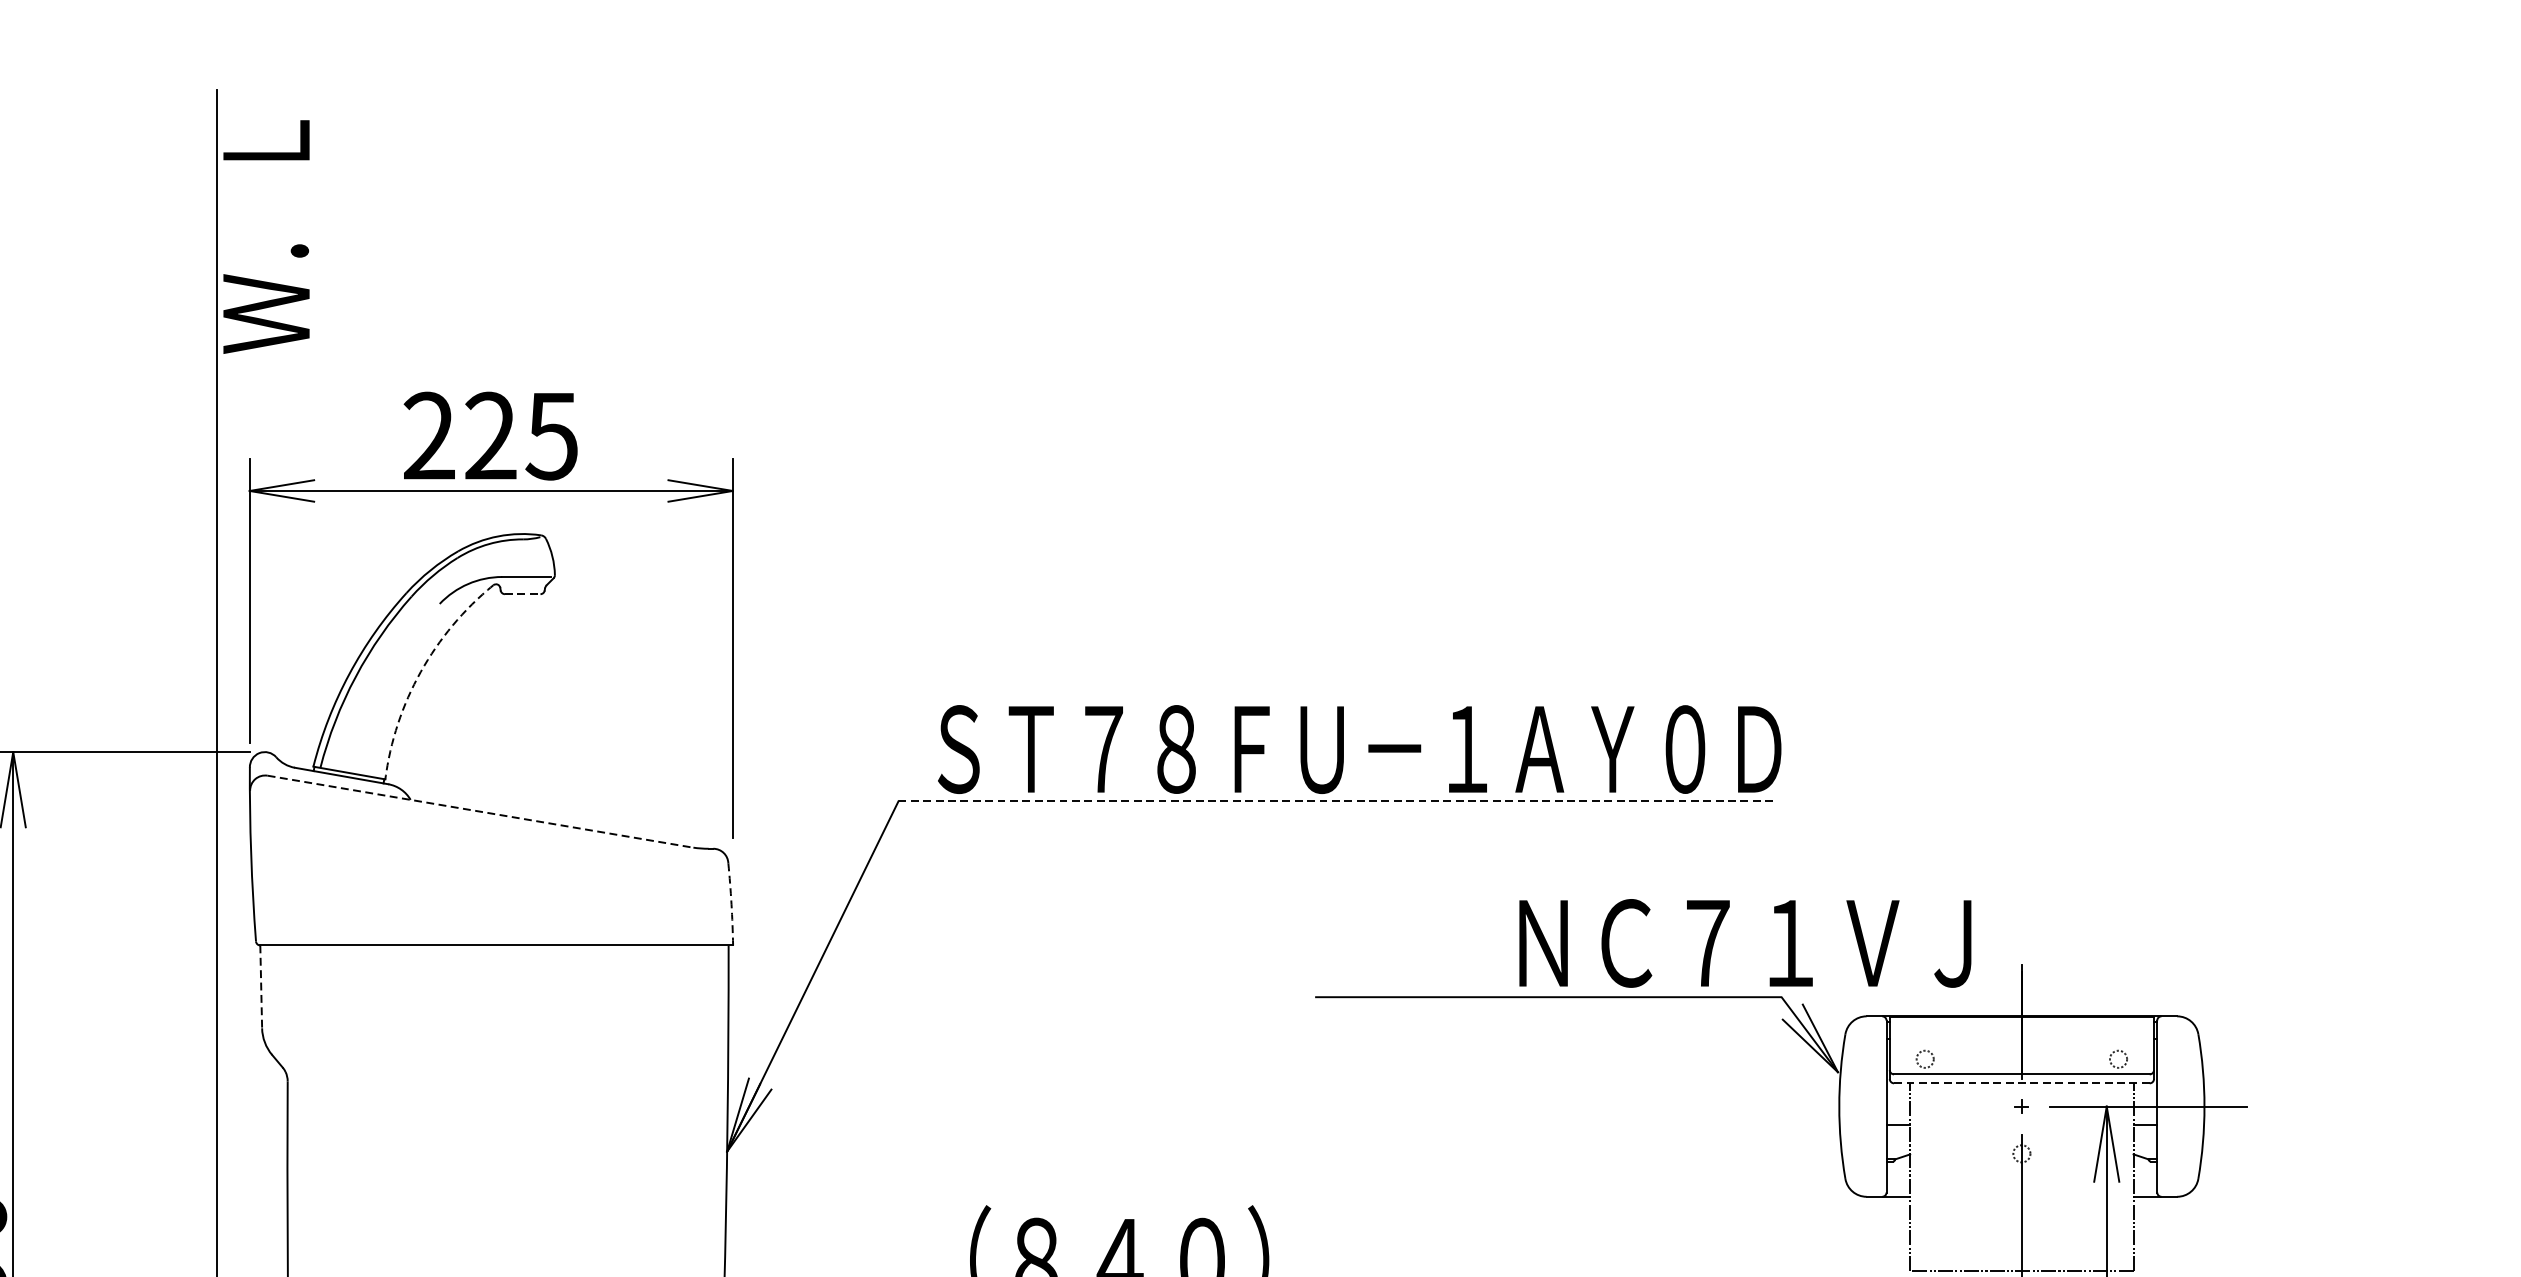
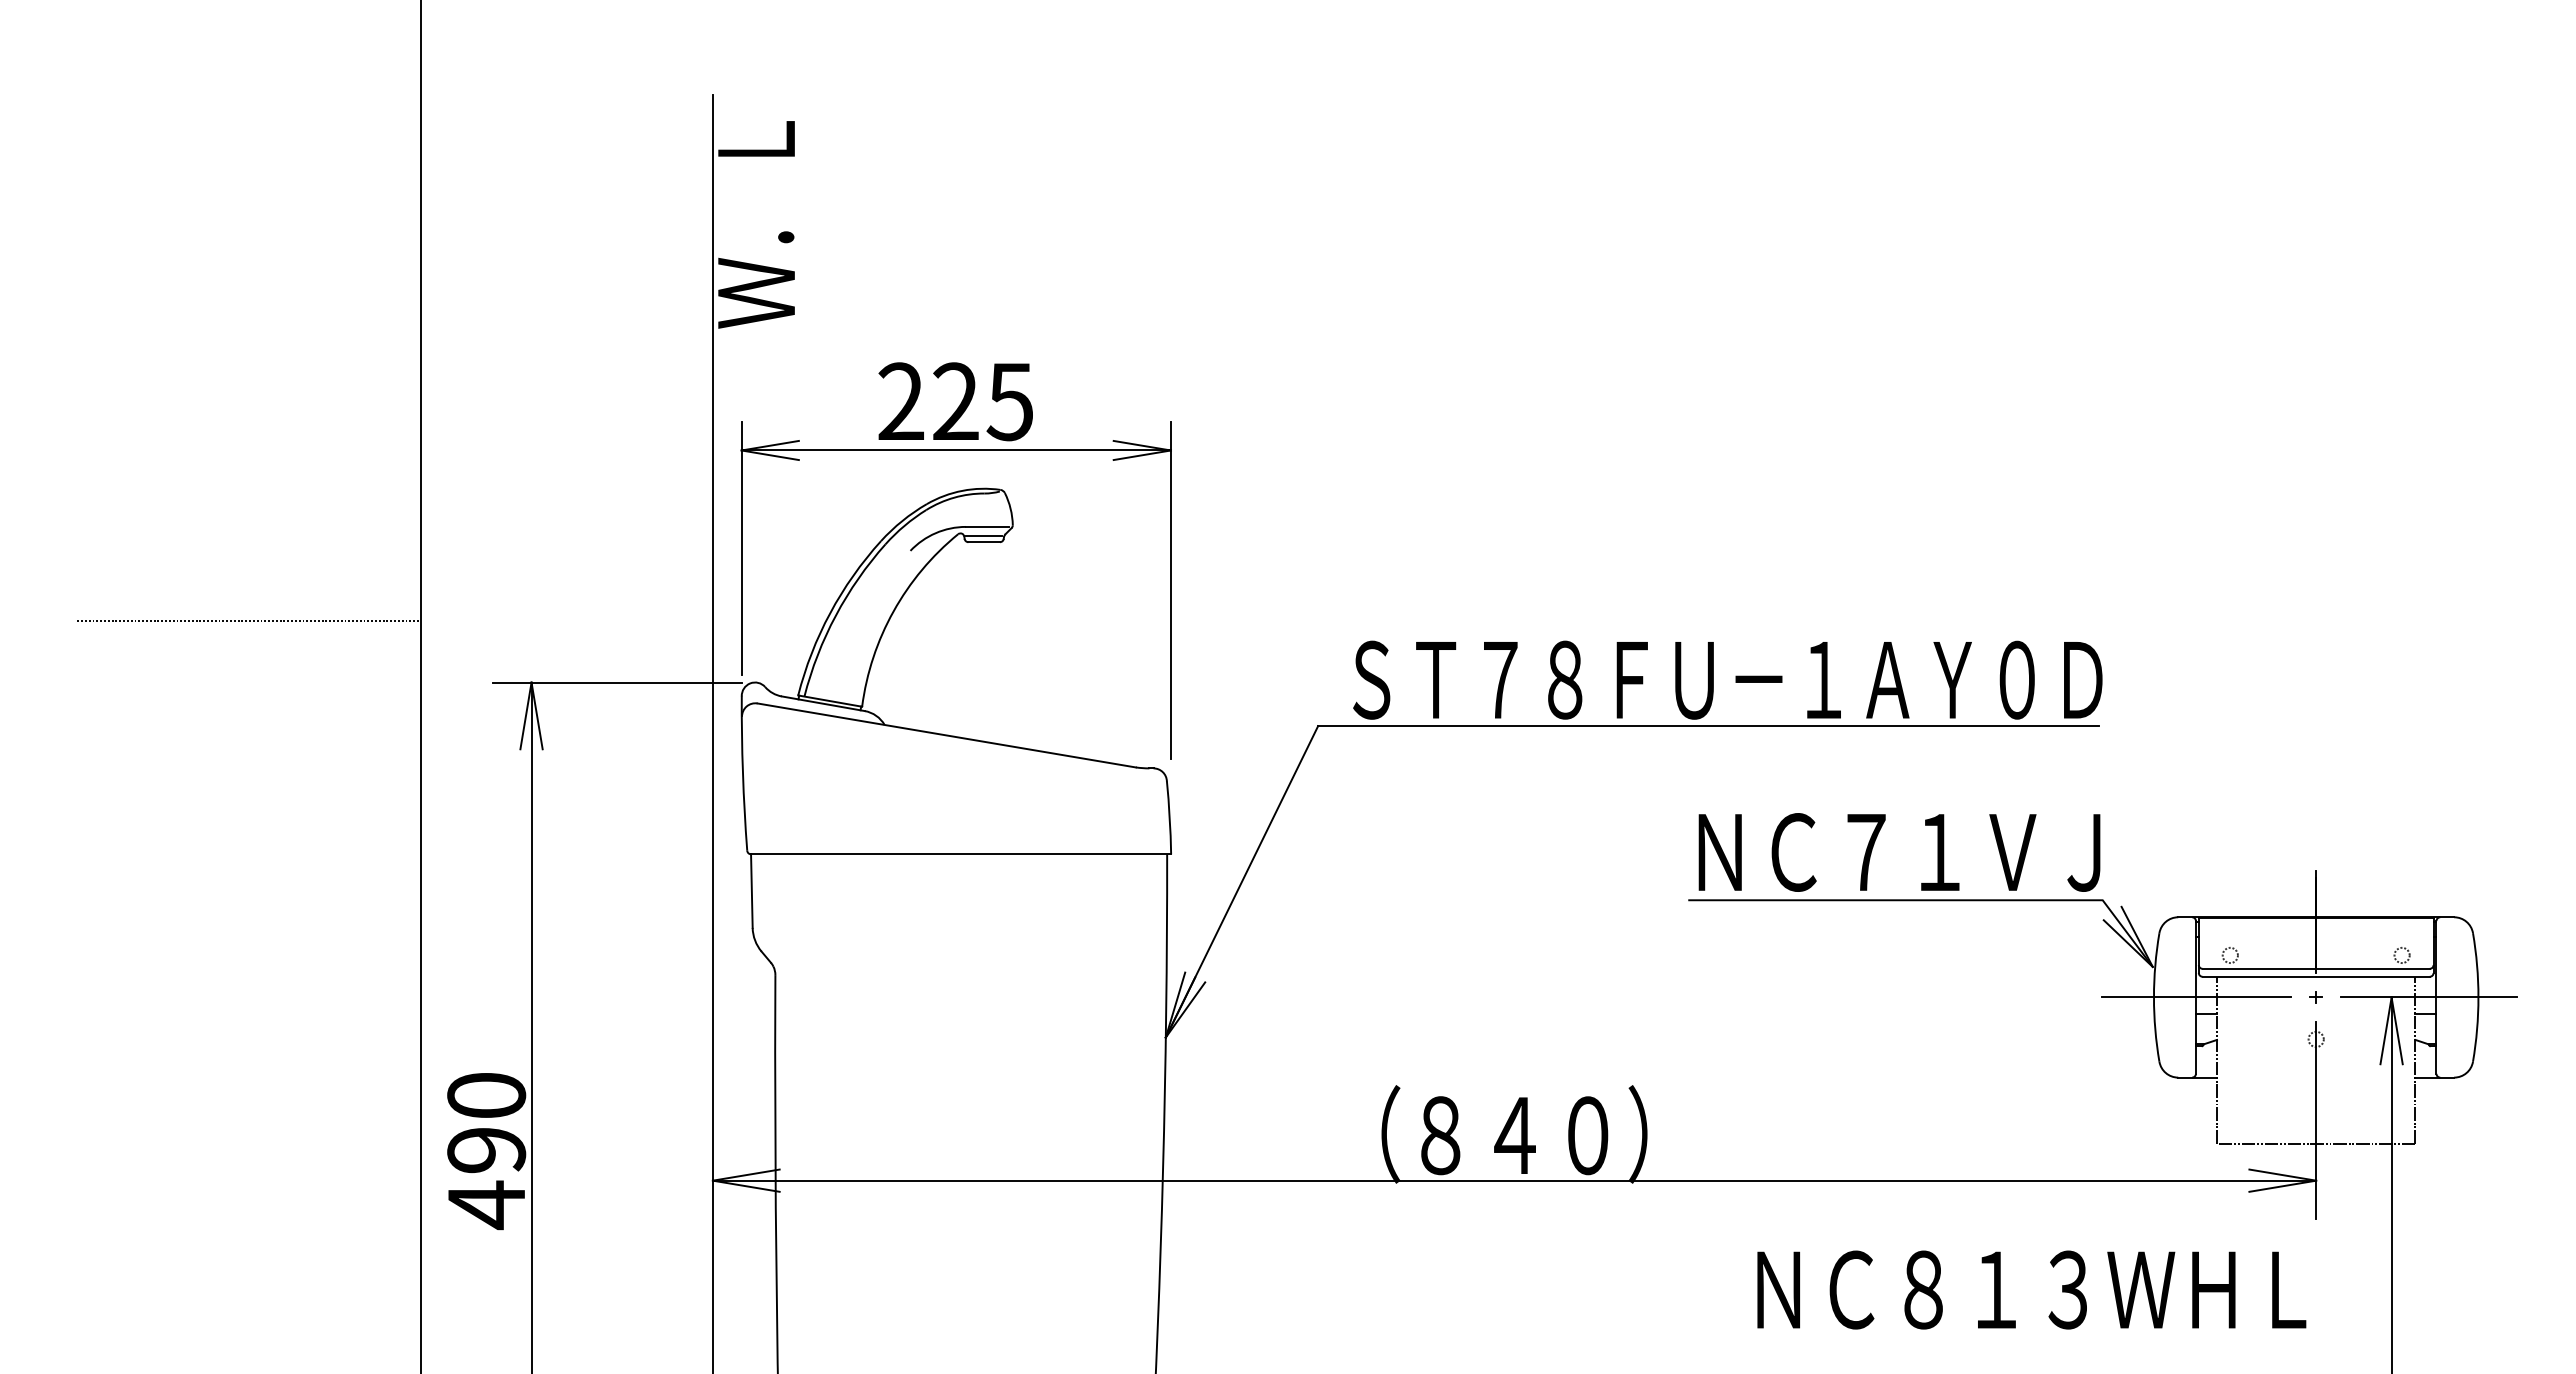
line: (523, 586) -> (984, 535), added
line: (523, 594) -> (984, 542), dashed -> solid
arc: (420, 672) -> (893, 611), dashed -> solid
line: (1337, 801) -> (1708, 726), dashed -> solid
line: (480, 811) -> (946, 735), dashed -> solid
arc: (731, 904) -> (1169, 817), dashed -> solid
text: (1745, 943) -> (1899, 852), moved
line: (260, 987) -> (751, 891), dashed -> solid
line: (2022, 1082) -> (2316, 976), dashed -> solid
line: (1887, 1106) -> (2196, 997), added

